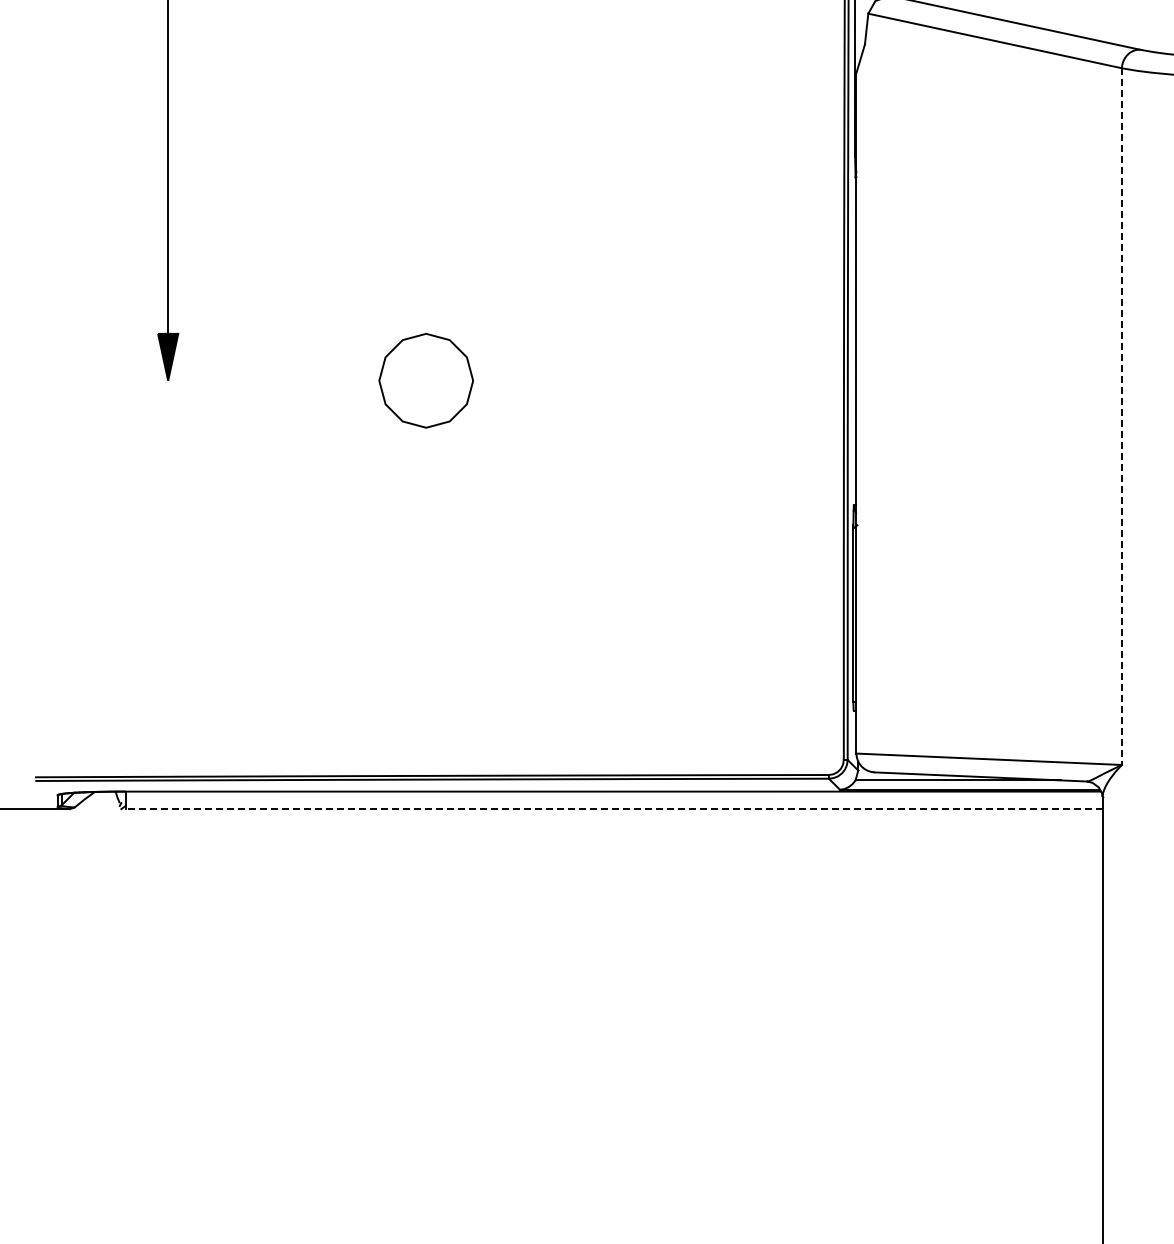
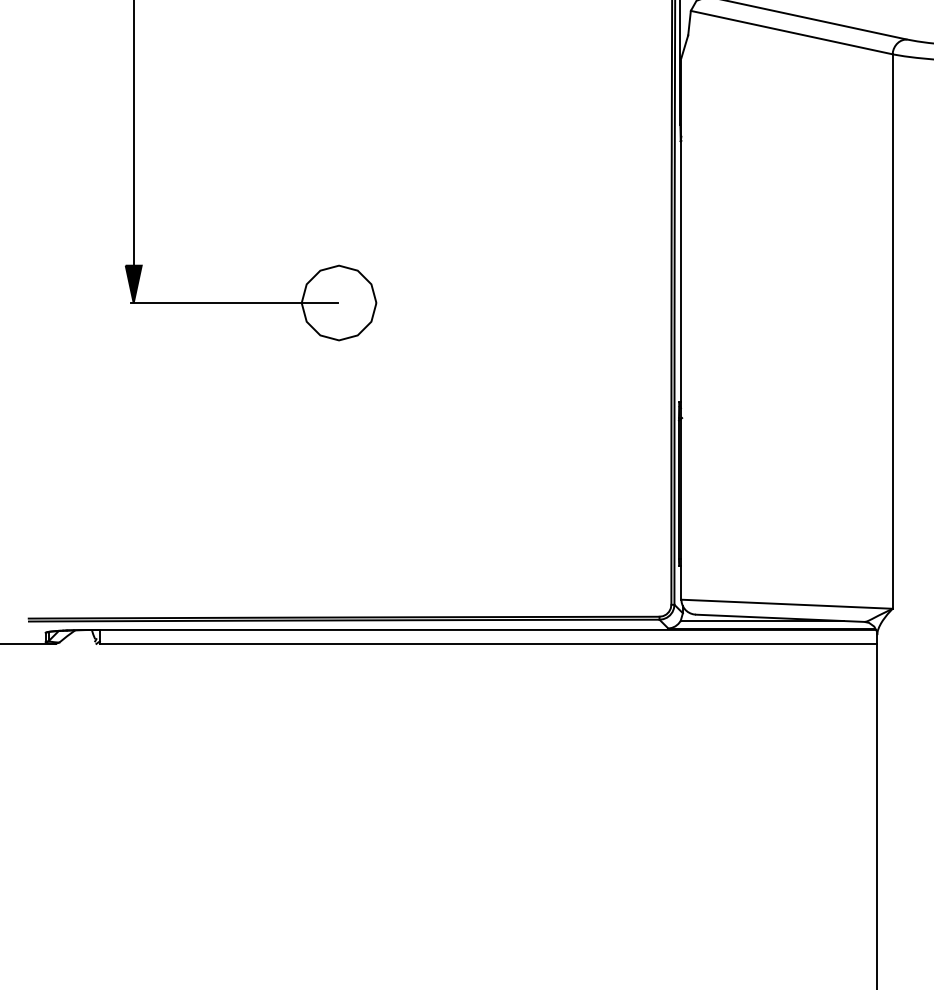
line: (294, 380) -> (234, 302), added
line: (1121, 417) -> (892, 332), dashed -> solid
line: (613, 809) -> (488, 644), dashed -> solid

